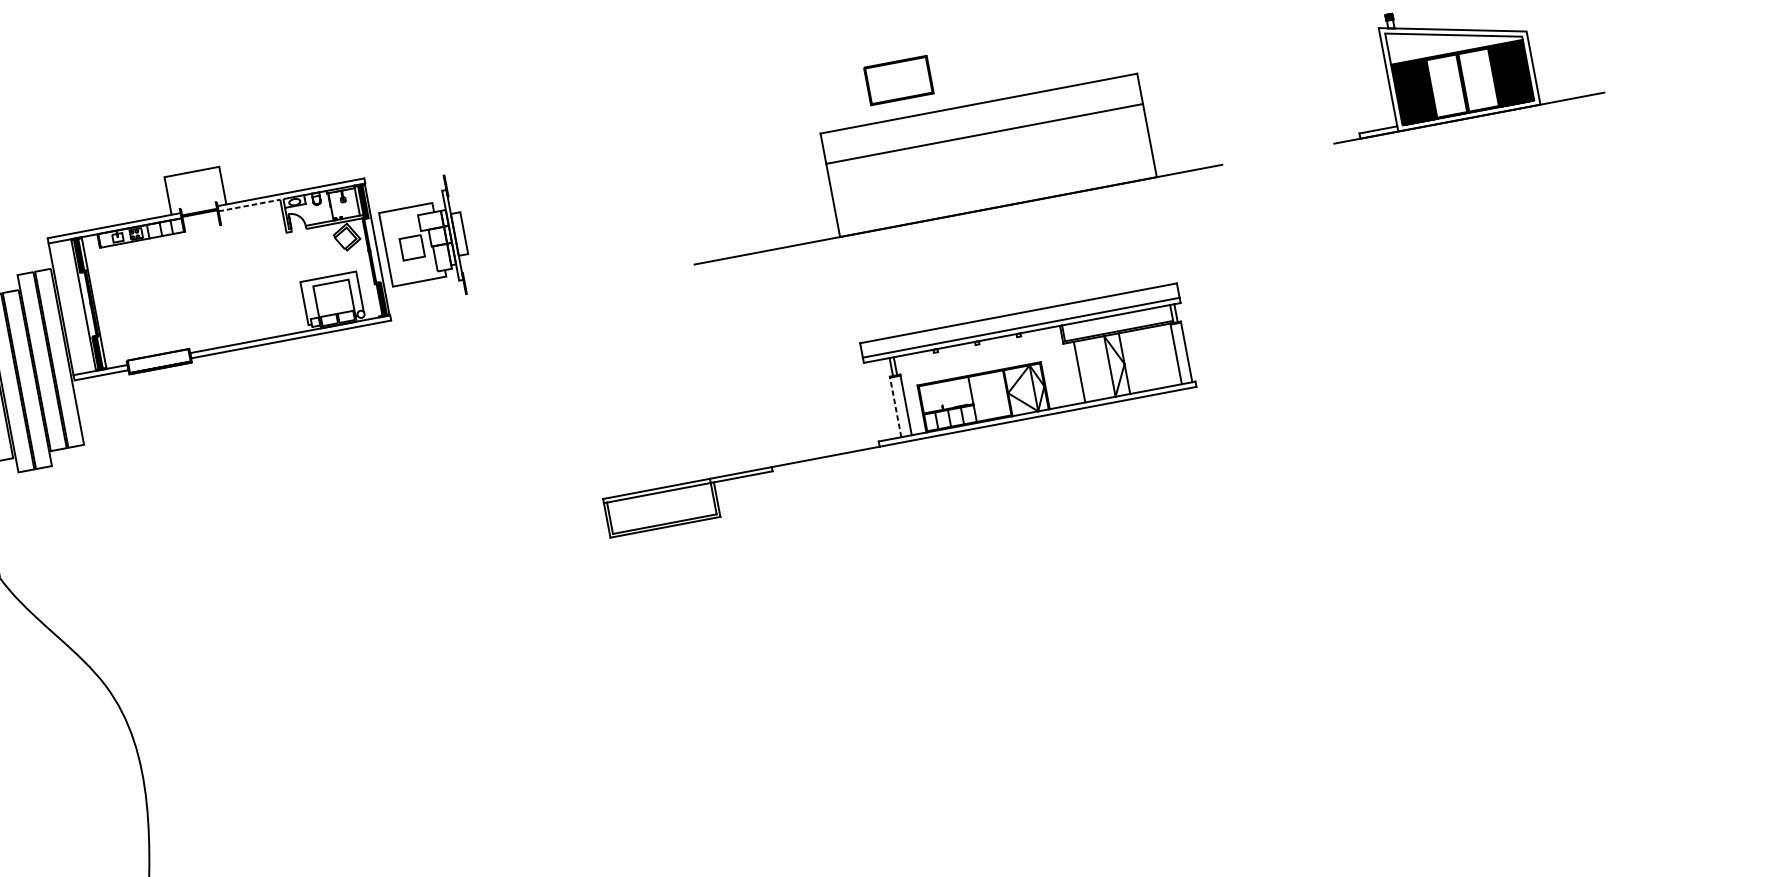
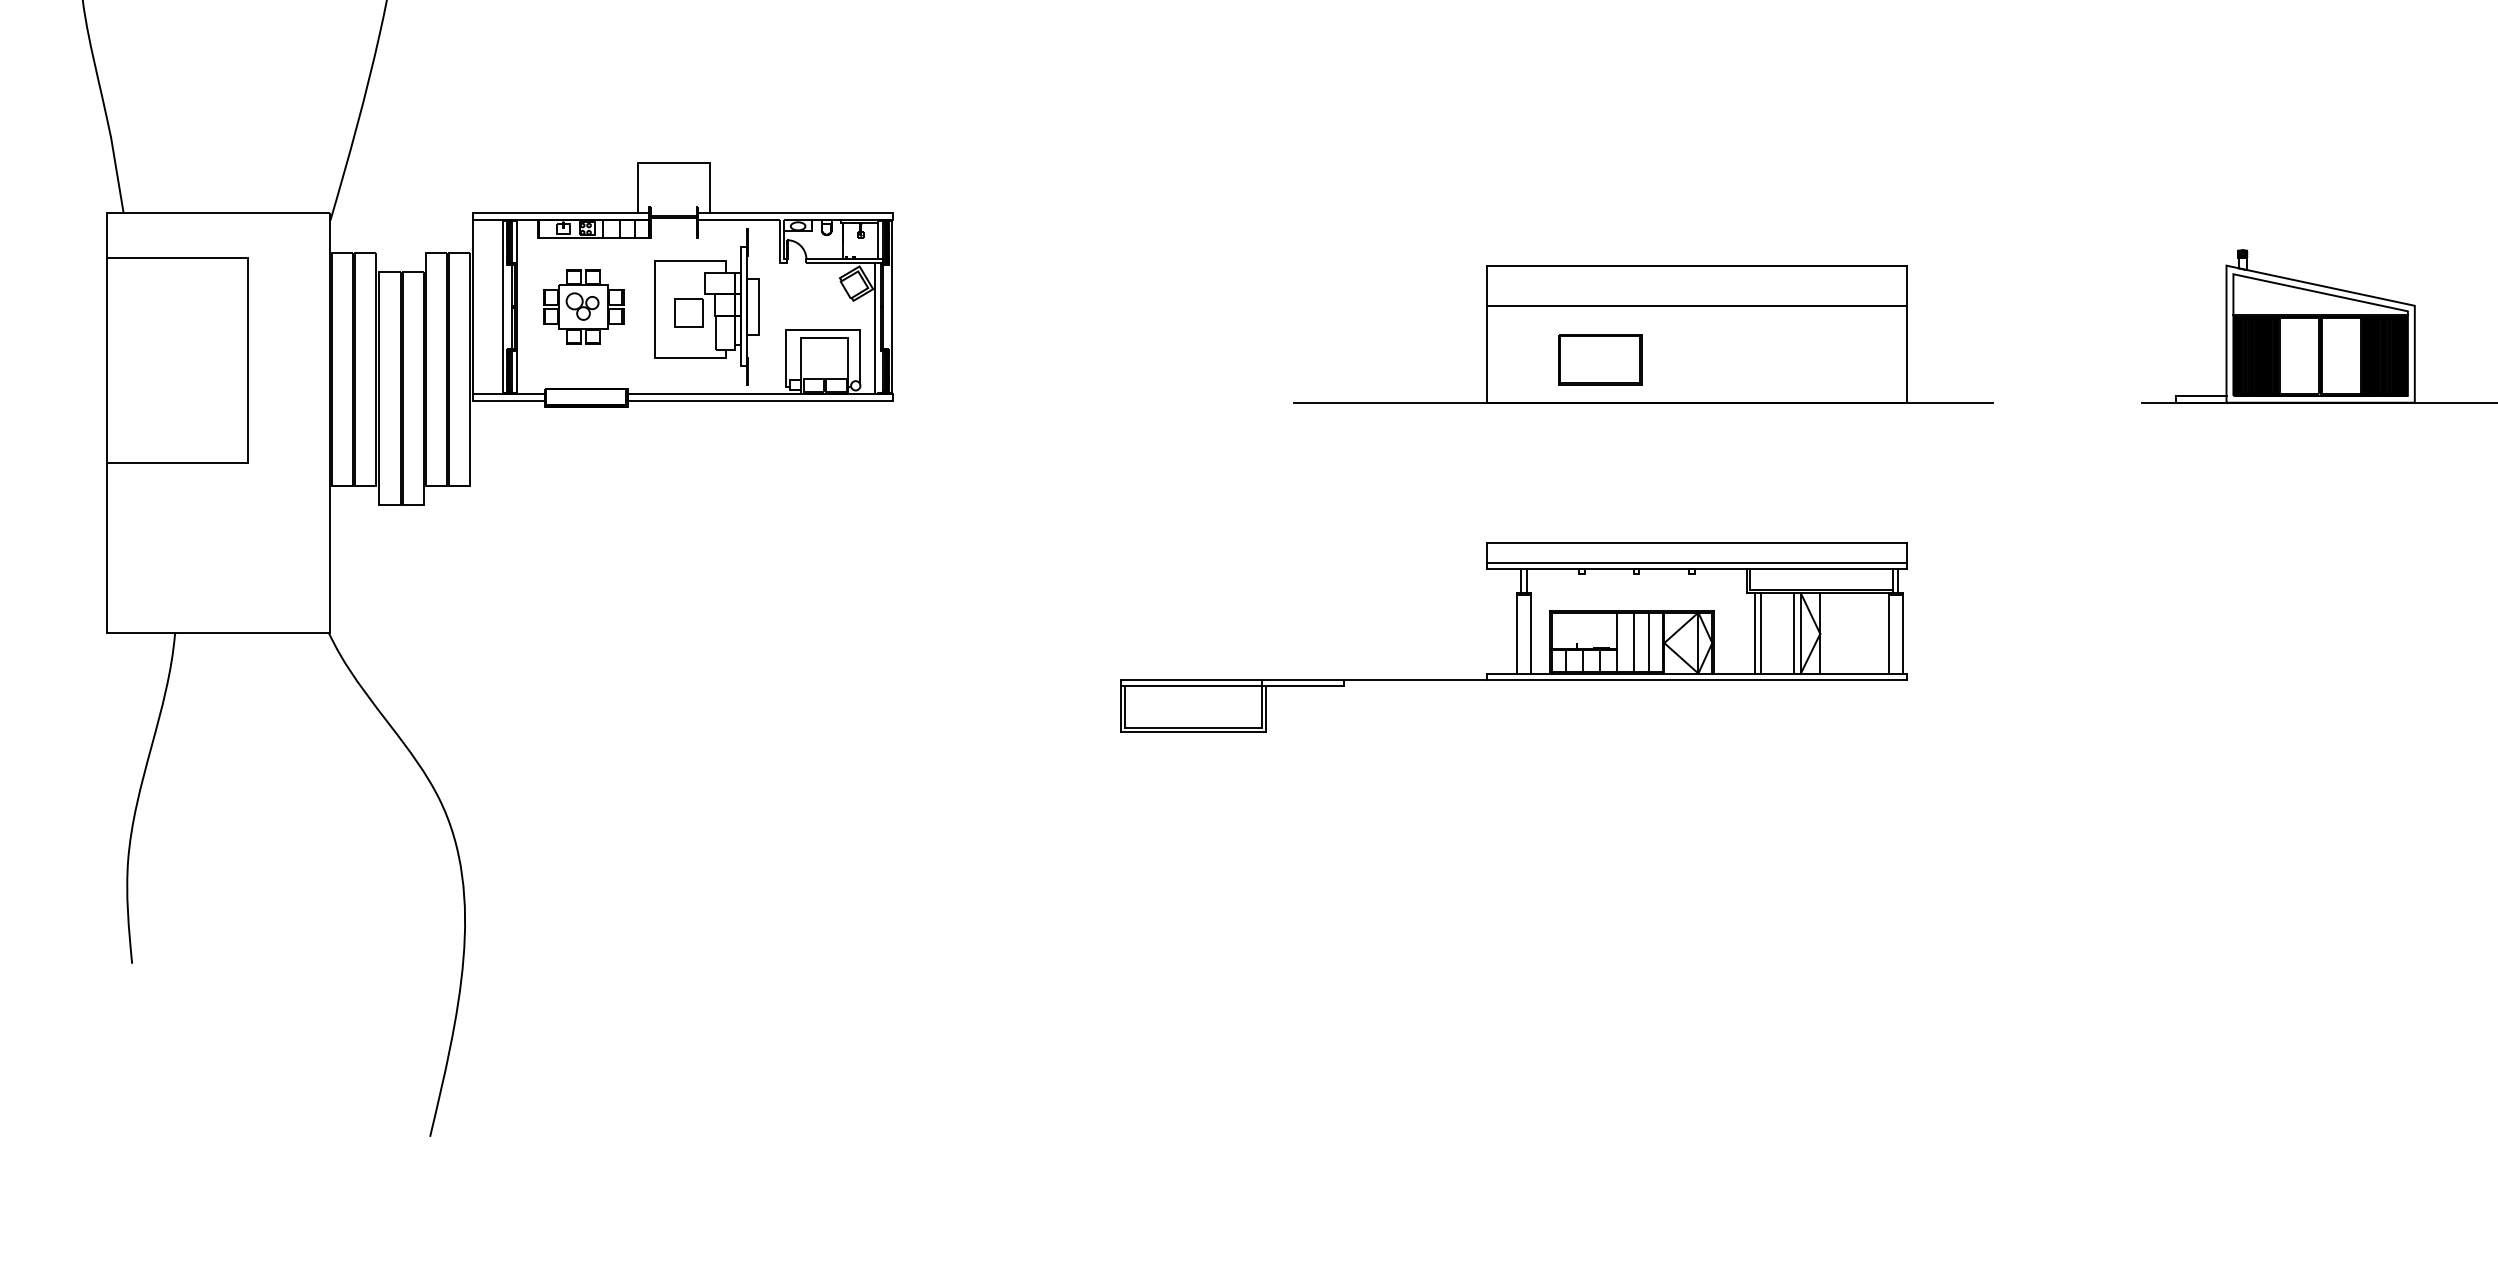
part: (899, 80) -> (1600, 359), moved
line: (249, 205) -> (739, 219), dashed -> solid
part: (424, 240) -> (706, 306), moved
line: (367, 268) -> (874, 328), added
part: (144, 293) -> (583, 306), added
line: (1104, 367) -> (1793, 633), added
line: (1075, 372) -> (1755, 633), added
line: (996, 395) -> (1648, 642), added
line: (985, 397) -> (1634, 642), added
line: (895, 406) -> (1517, 632), dashed -> solid

